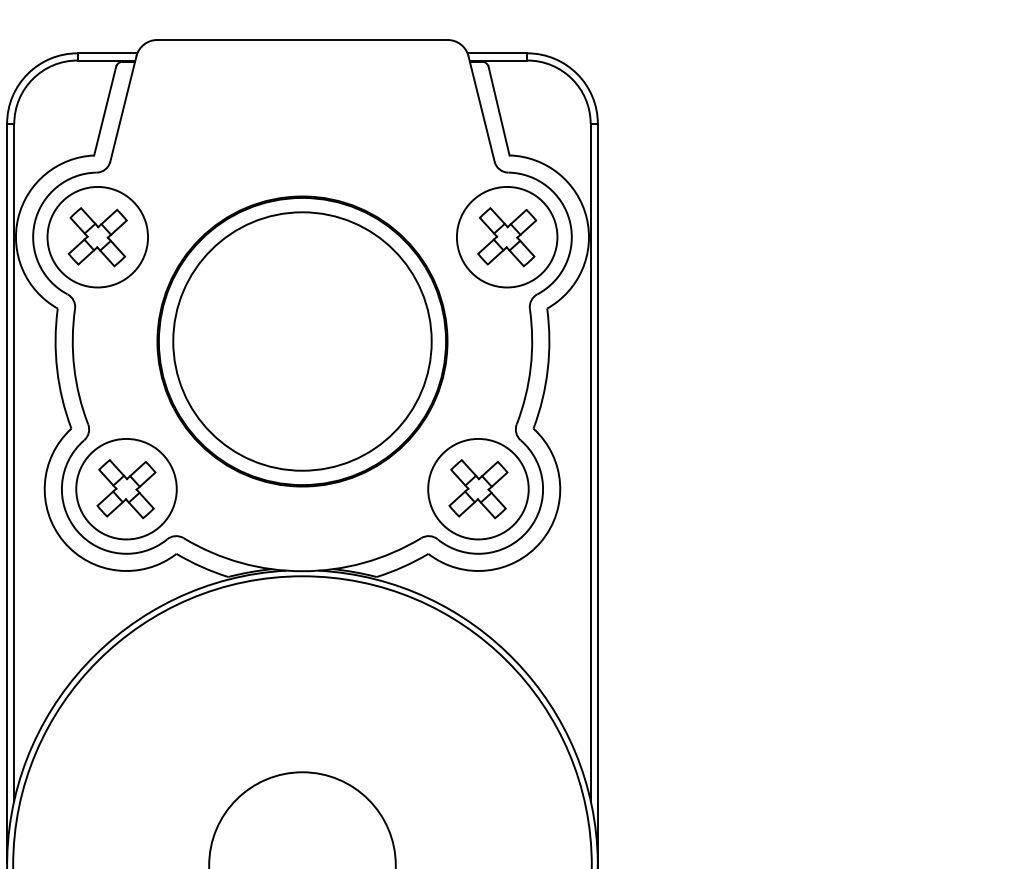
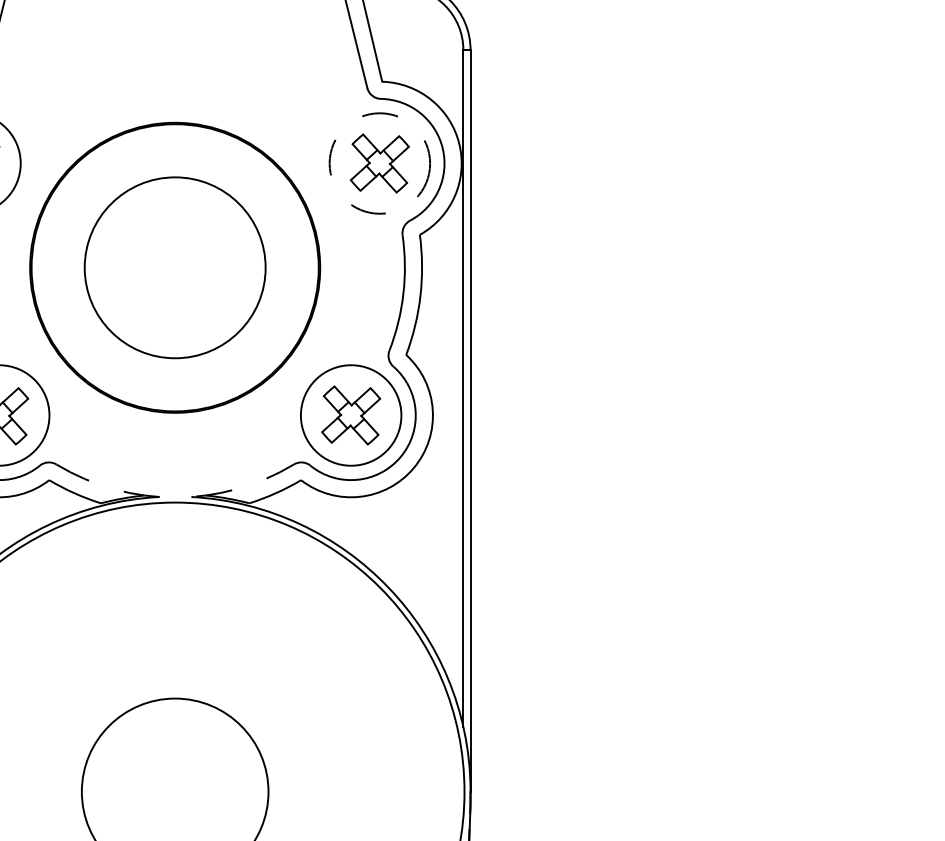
circle: (506, 236) -> (379, 162), solid -> dashed
circle: (302, 341) -> (175, 267), size x0.7
arc: (302, 571) -> (175, 497), solid -> dashed

